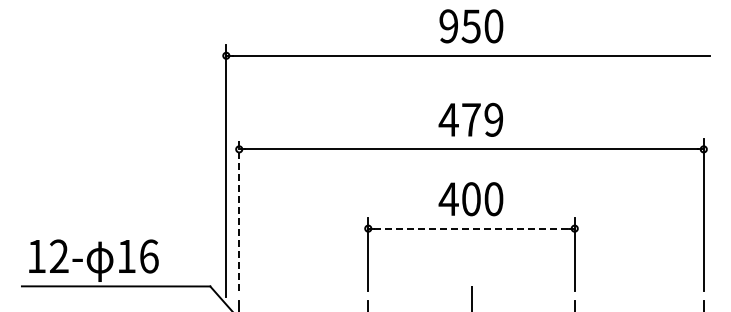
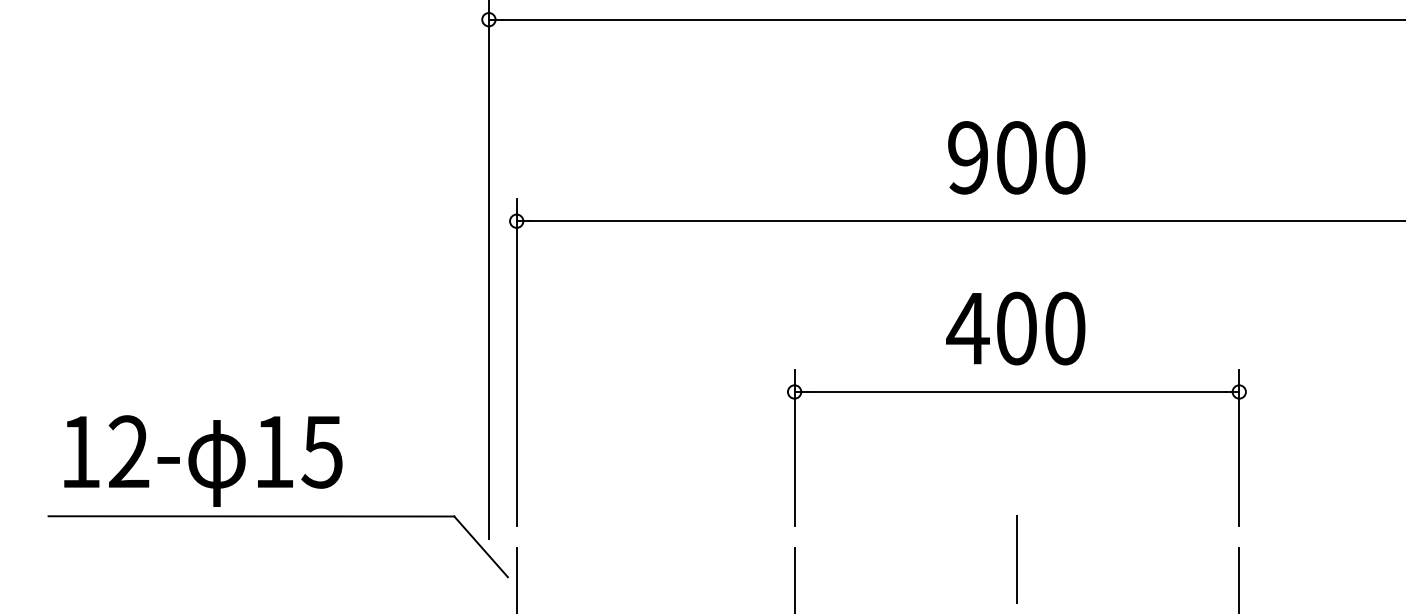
text: (470, 119) -> (1014, 156), 479 -> 900
line: (239, 214) -> (517, 361), dashed -> solid
line: (472, 228) -> (1019, 391), dashed -> solid
text: (148, 256) -> (321, 451), 16 -> 15

